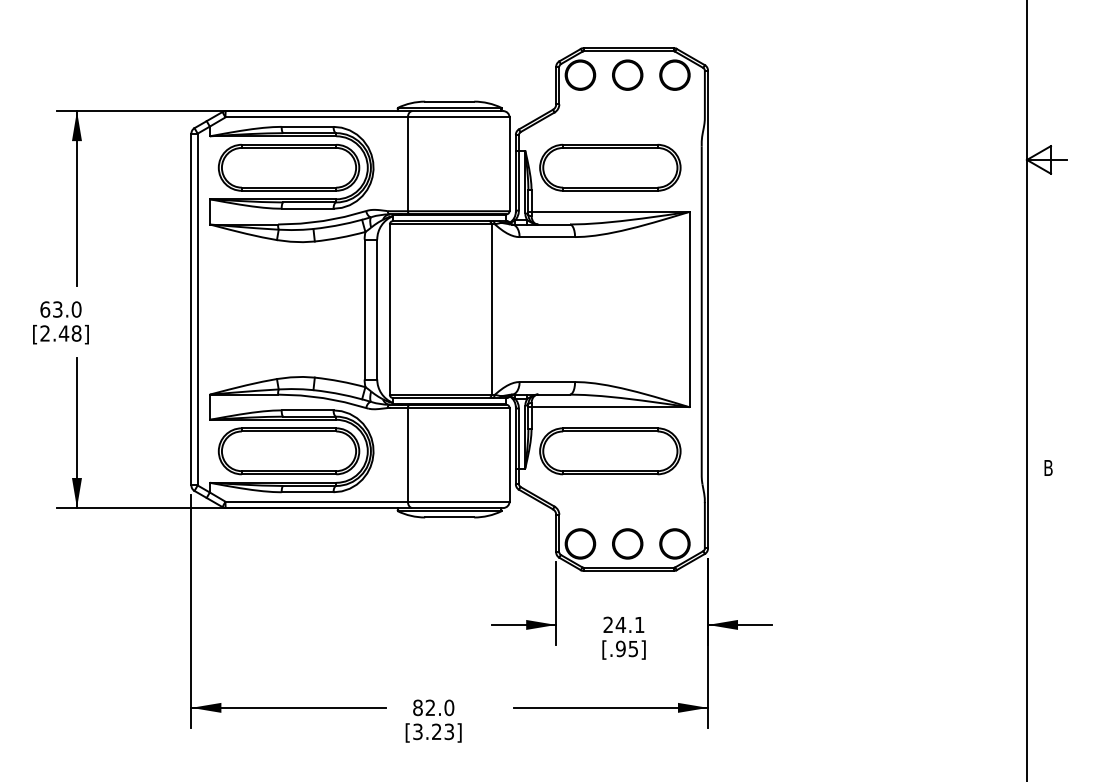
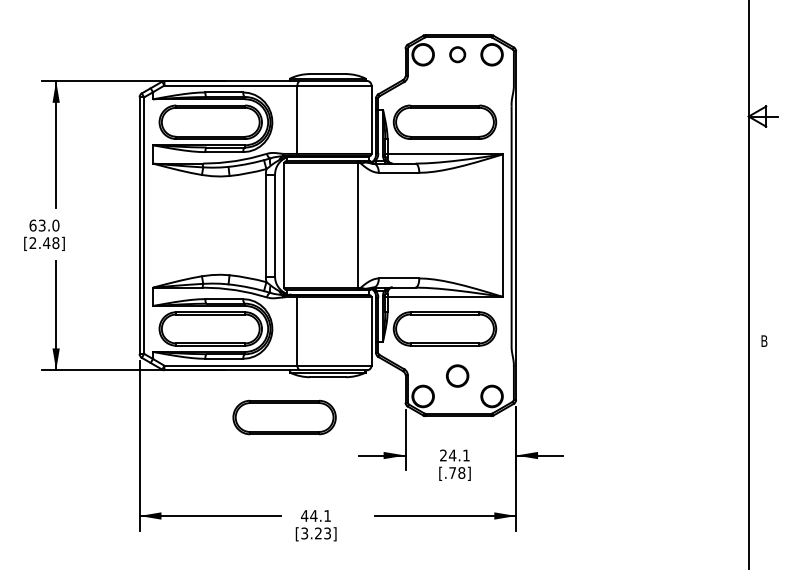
circle: (627, 74) -> (457, 54), size x0.7
circle: (627, 543) -> (457, 375), moved
part: (390, 572) -> (284, 417), added
text: (627, 648) -> (457, 472), [.95] -> [.78]
text: (433, 707) -> (316, 515), 82.0 -> 44.1

